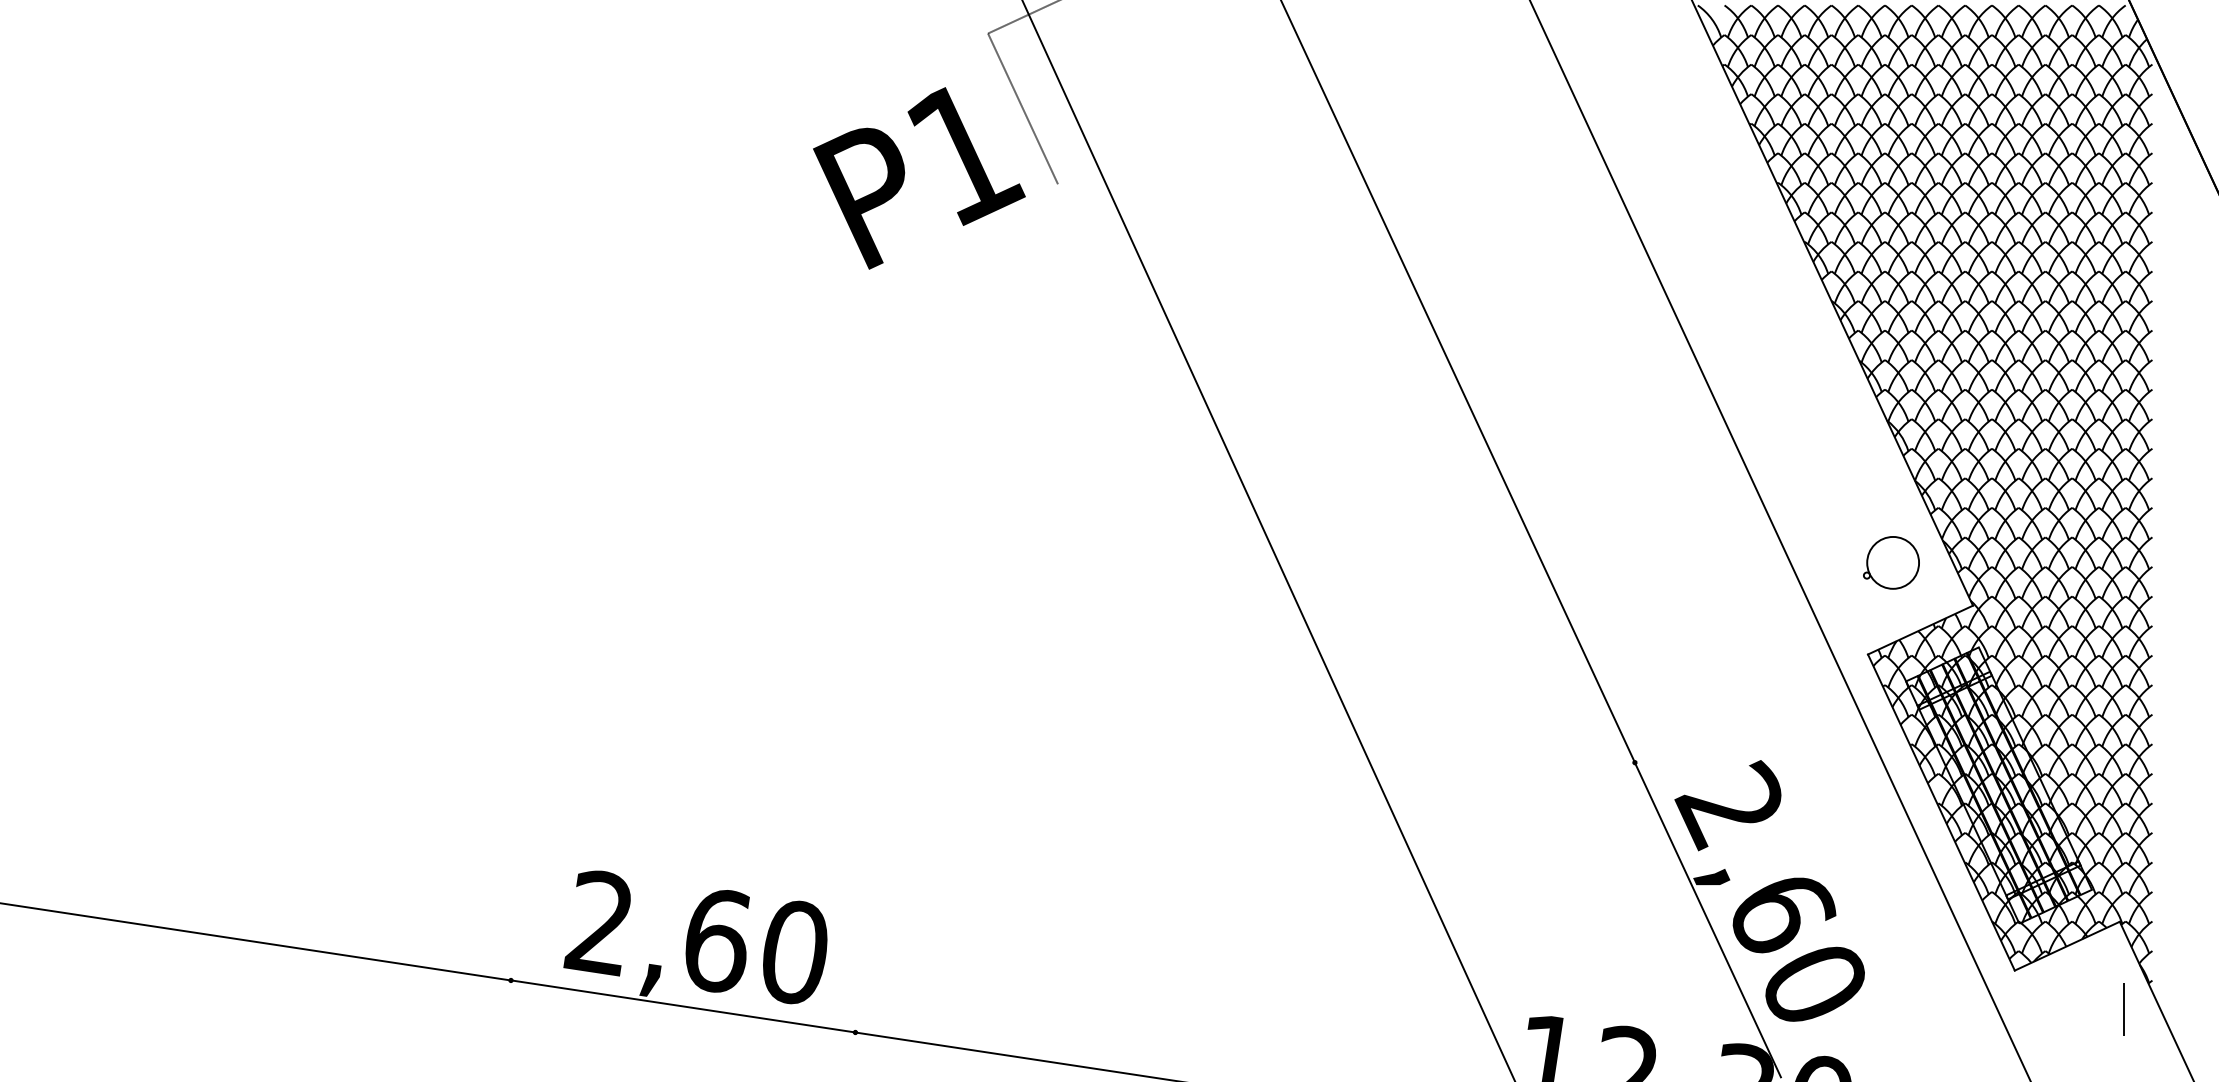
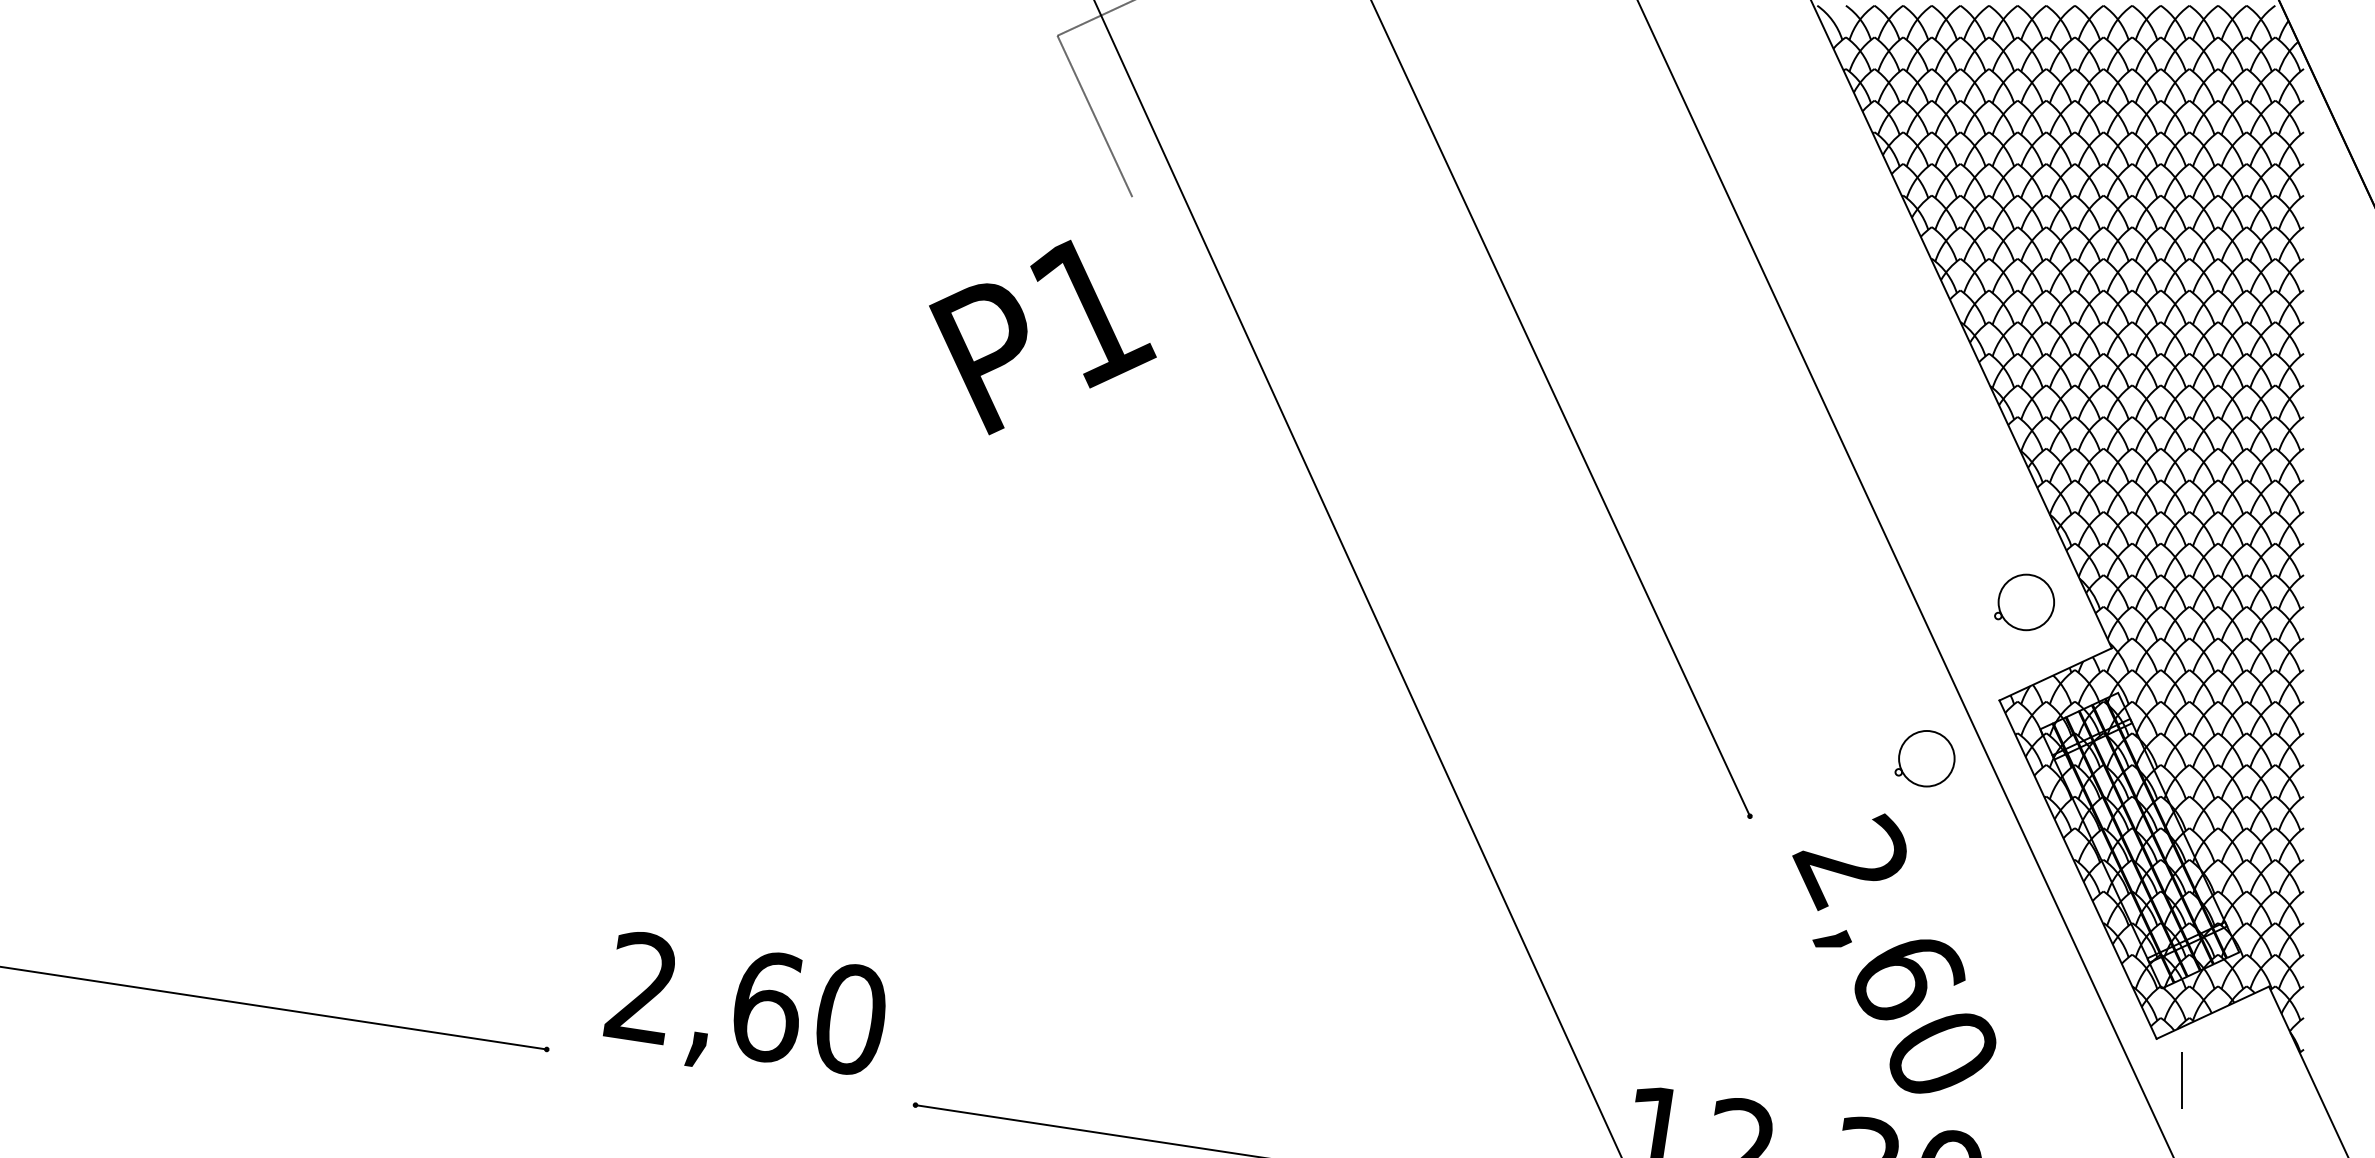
text: (919, 178) -> (1042, 337), moved
part: (1798, 708) -> (1925, 758), added
line: (1707, 920) -> (1827, 985), removed
line: (682, 1006) -> (730, 1077), removed
line: (2123, 1009) -> (2180, 1080), moved

